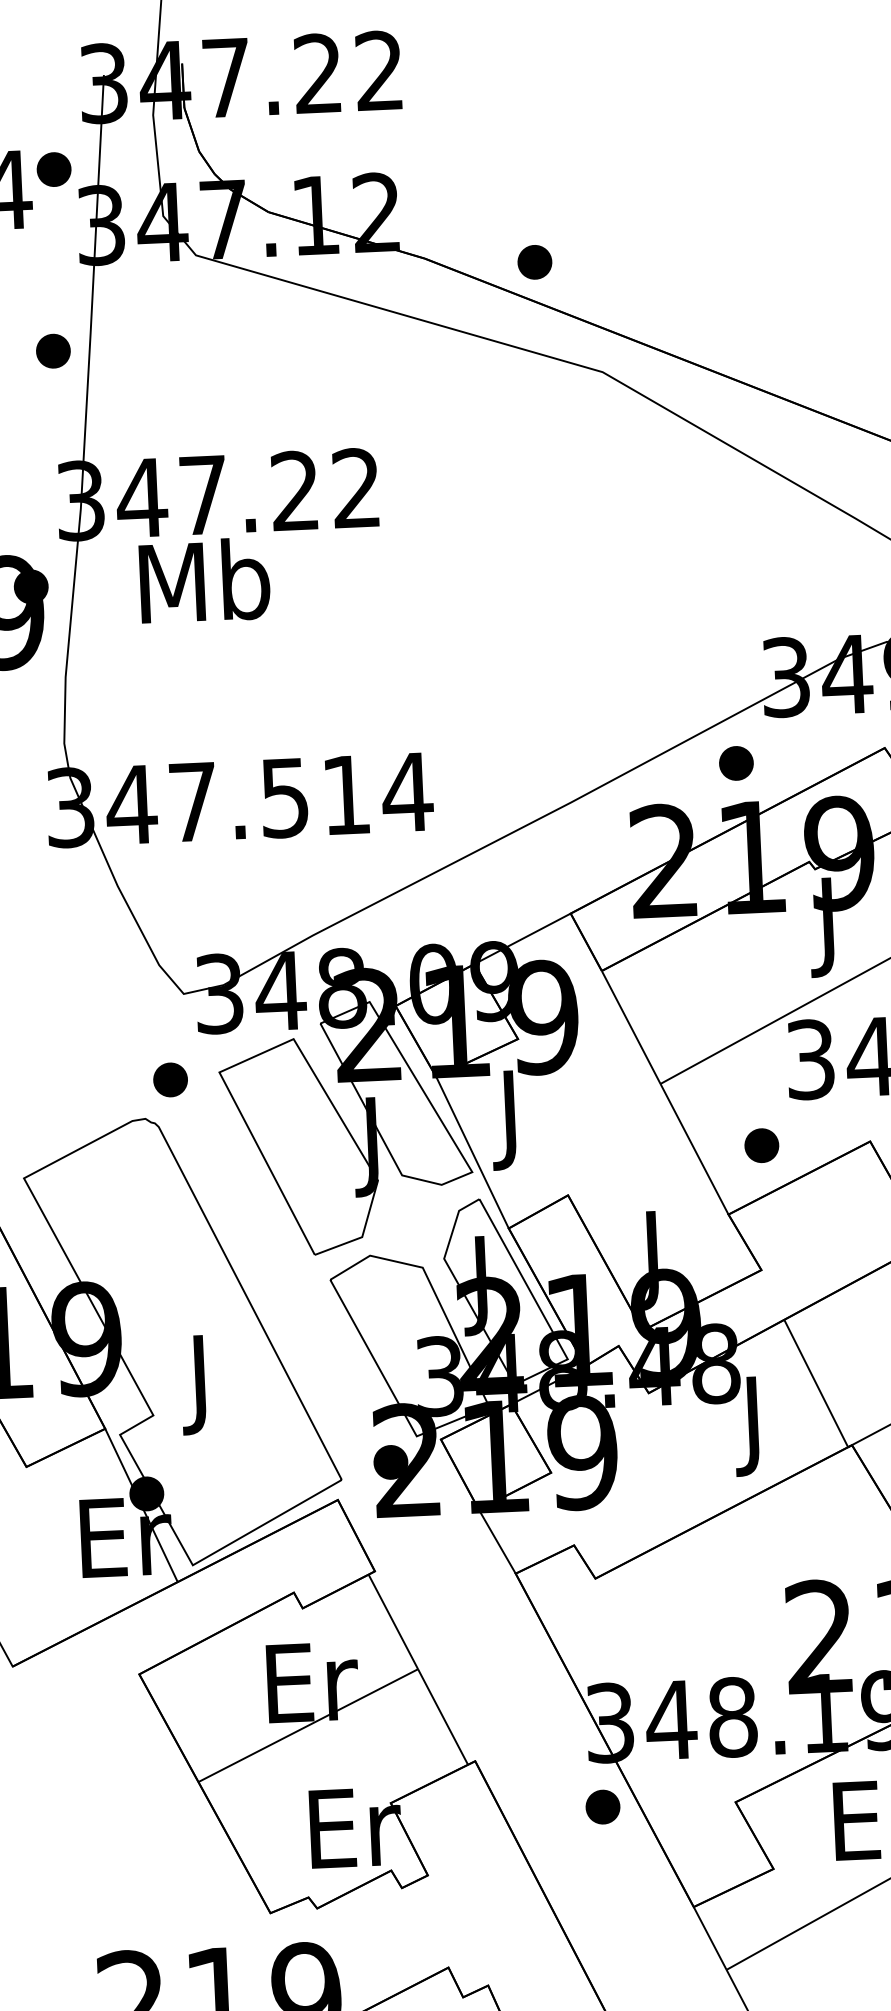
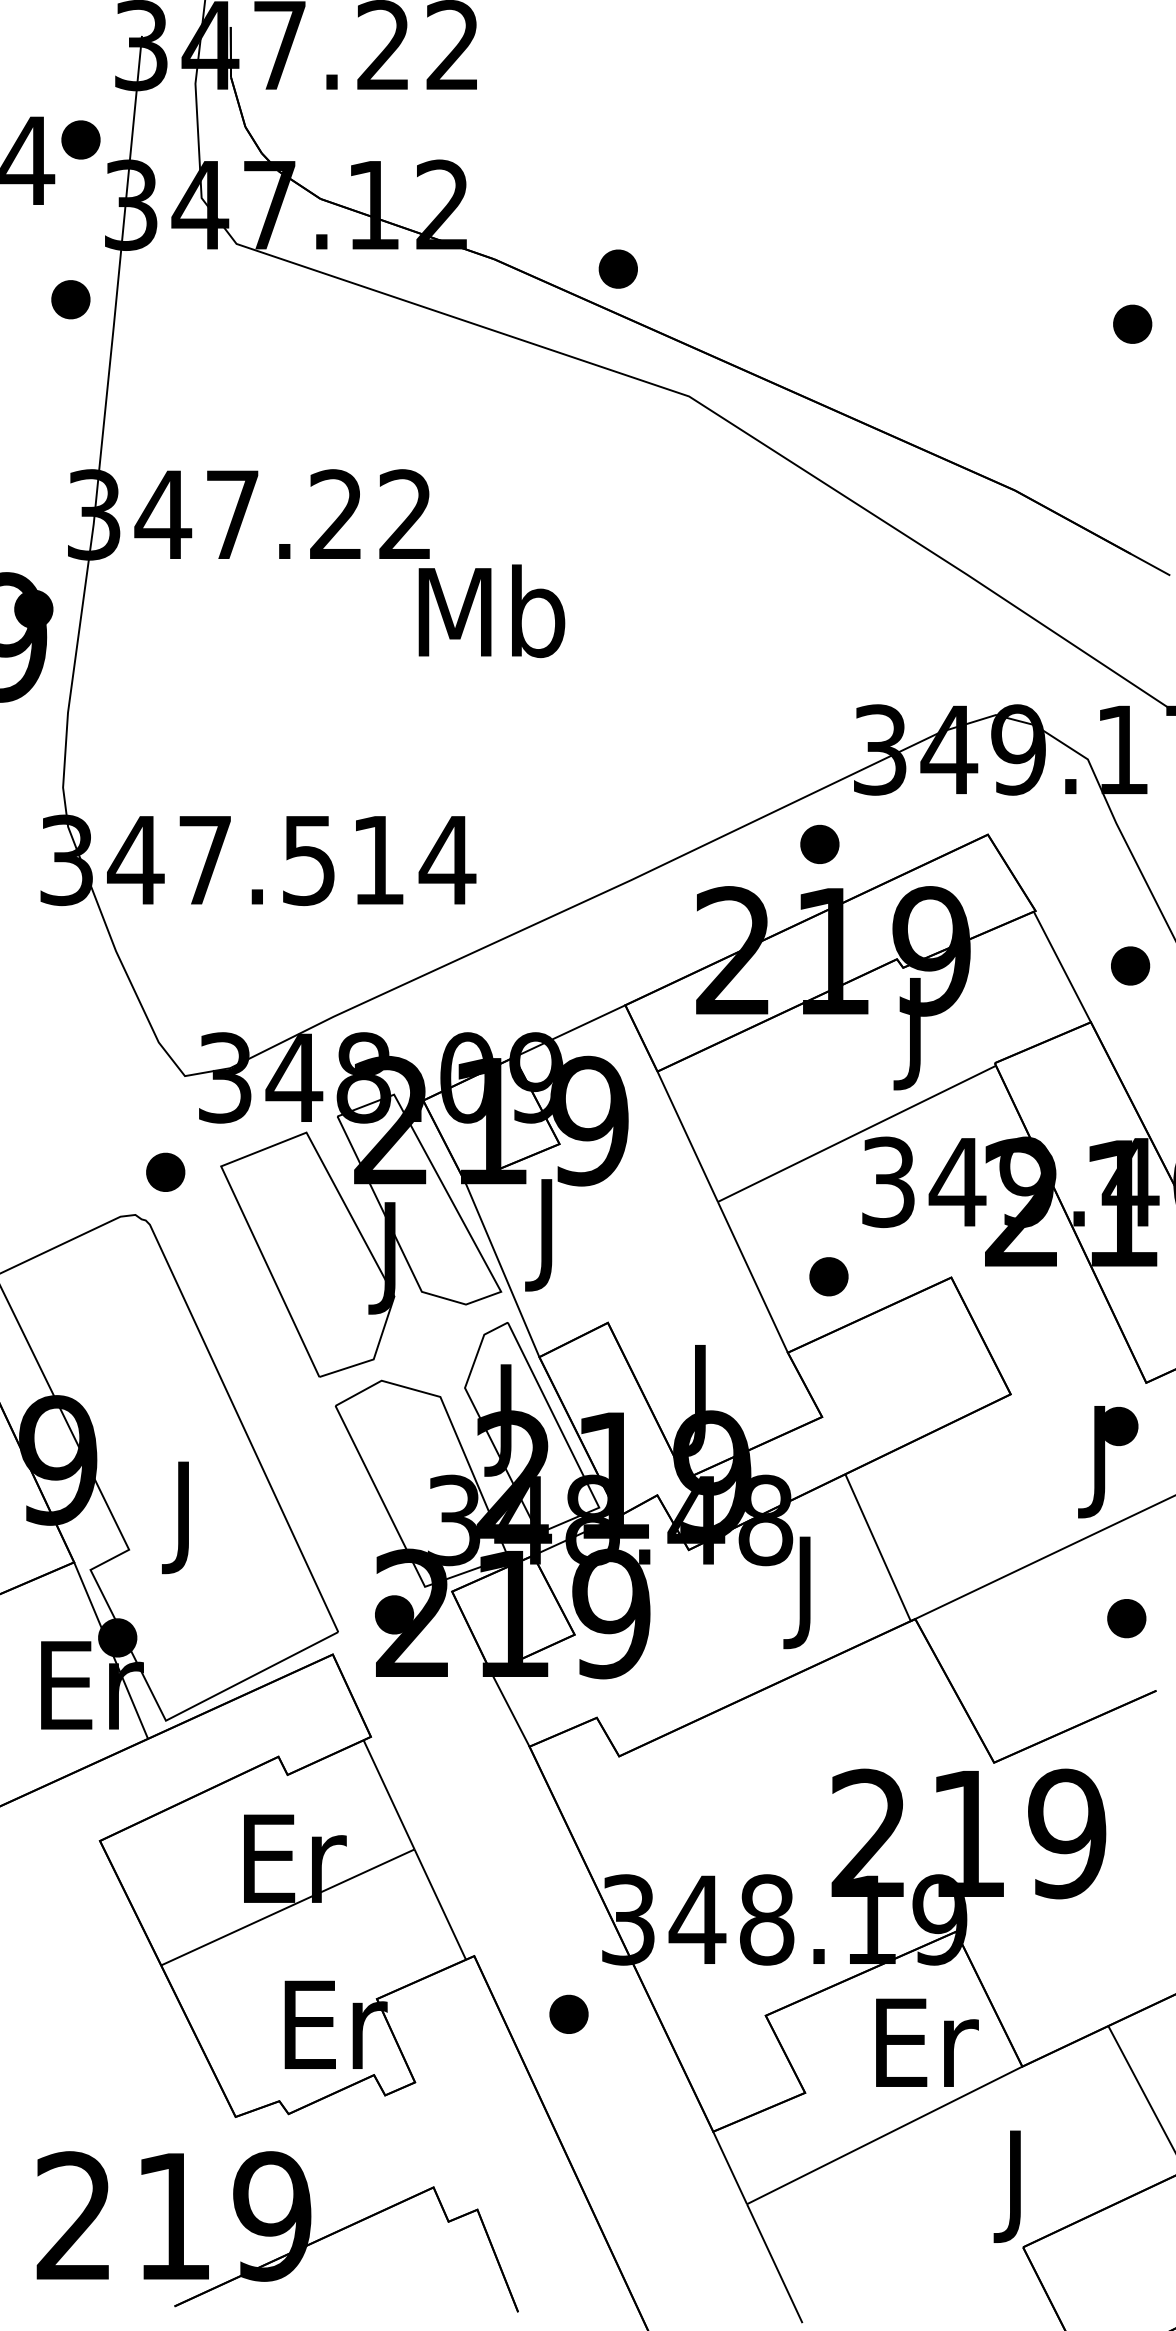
part: (53, 351) -> (70, 299), moved
text: (204, 580) -> (491, 611), moved
part: (602, 1806) -> (568, 2013), moved

